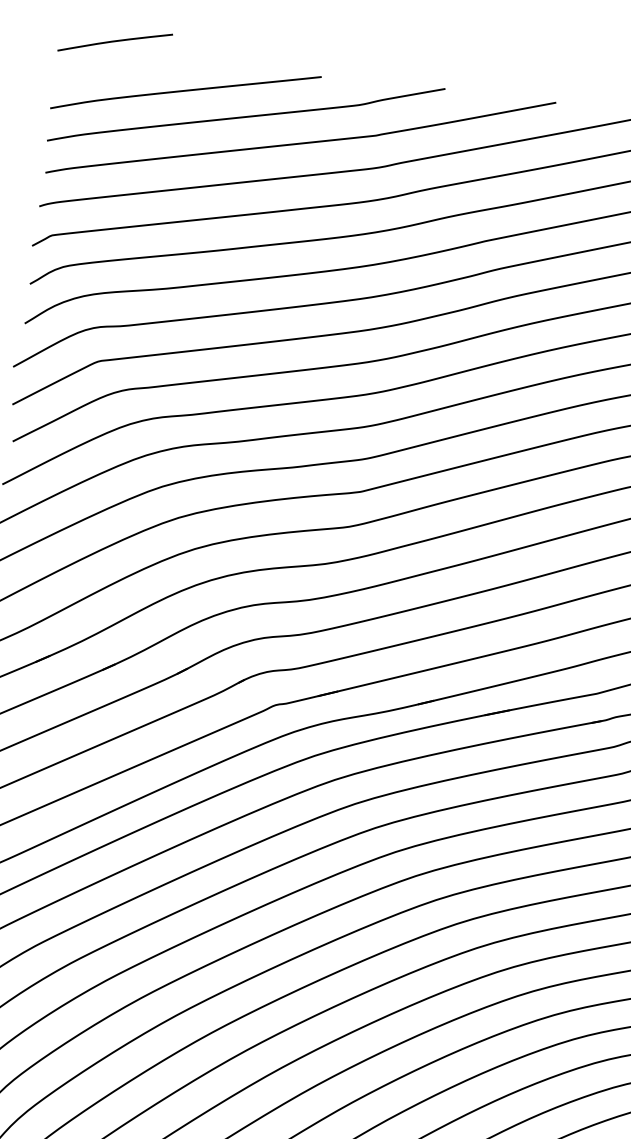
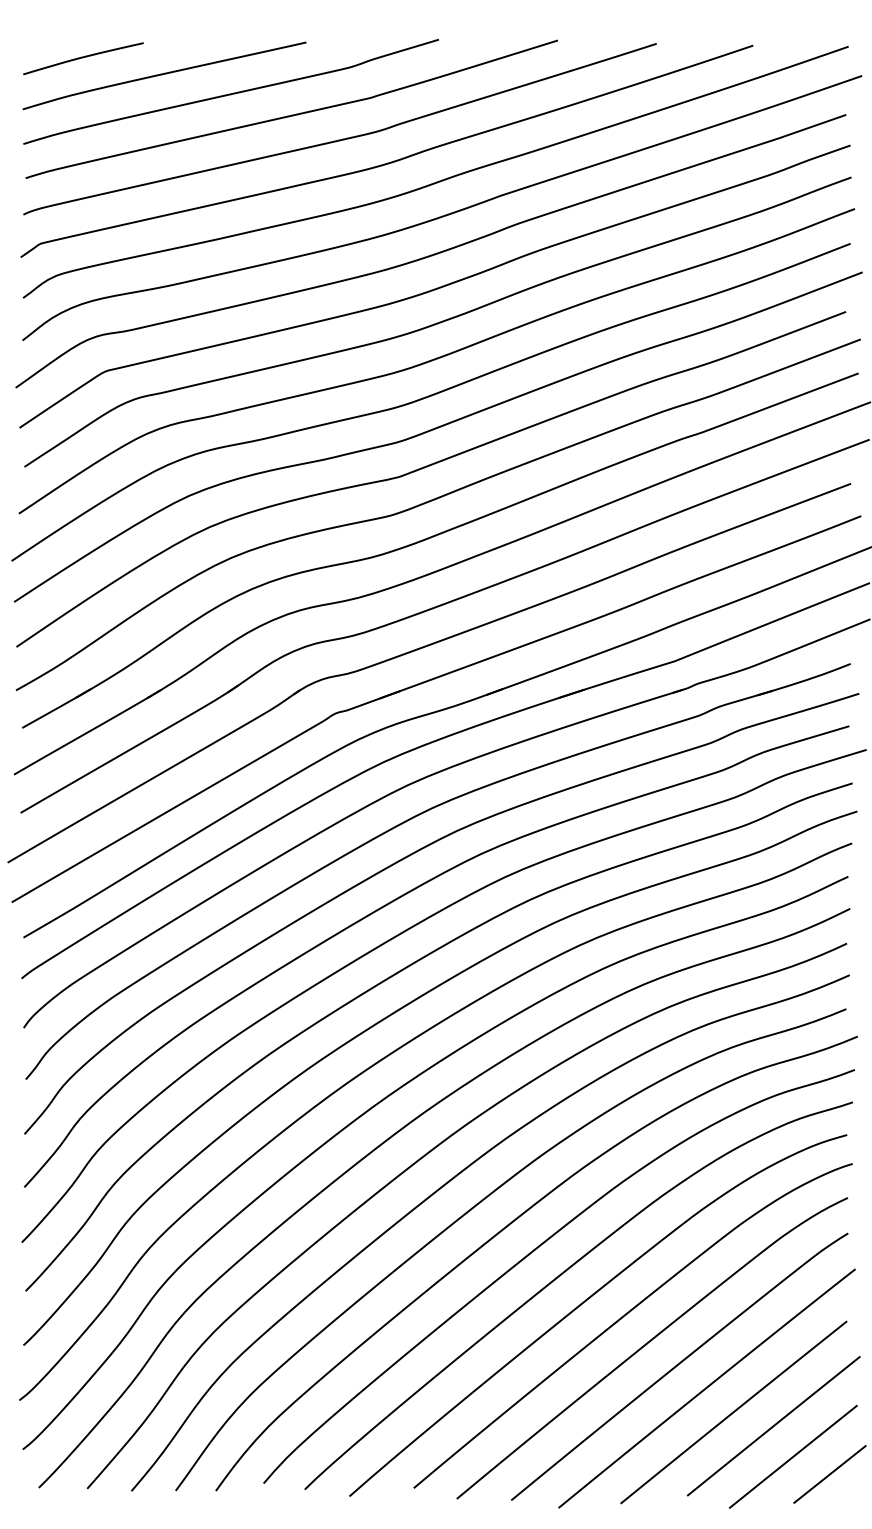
curve: (115, 42) -> (83, 58), moved

